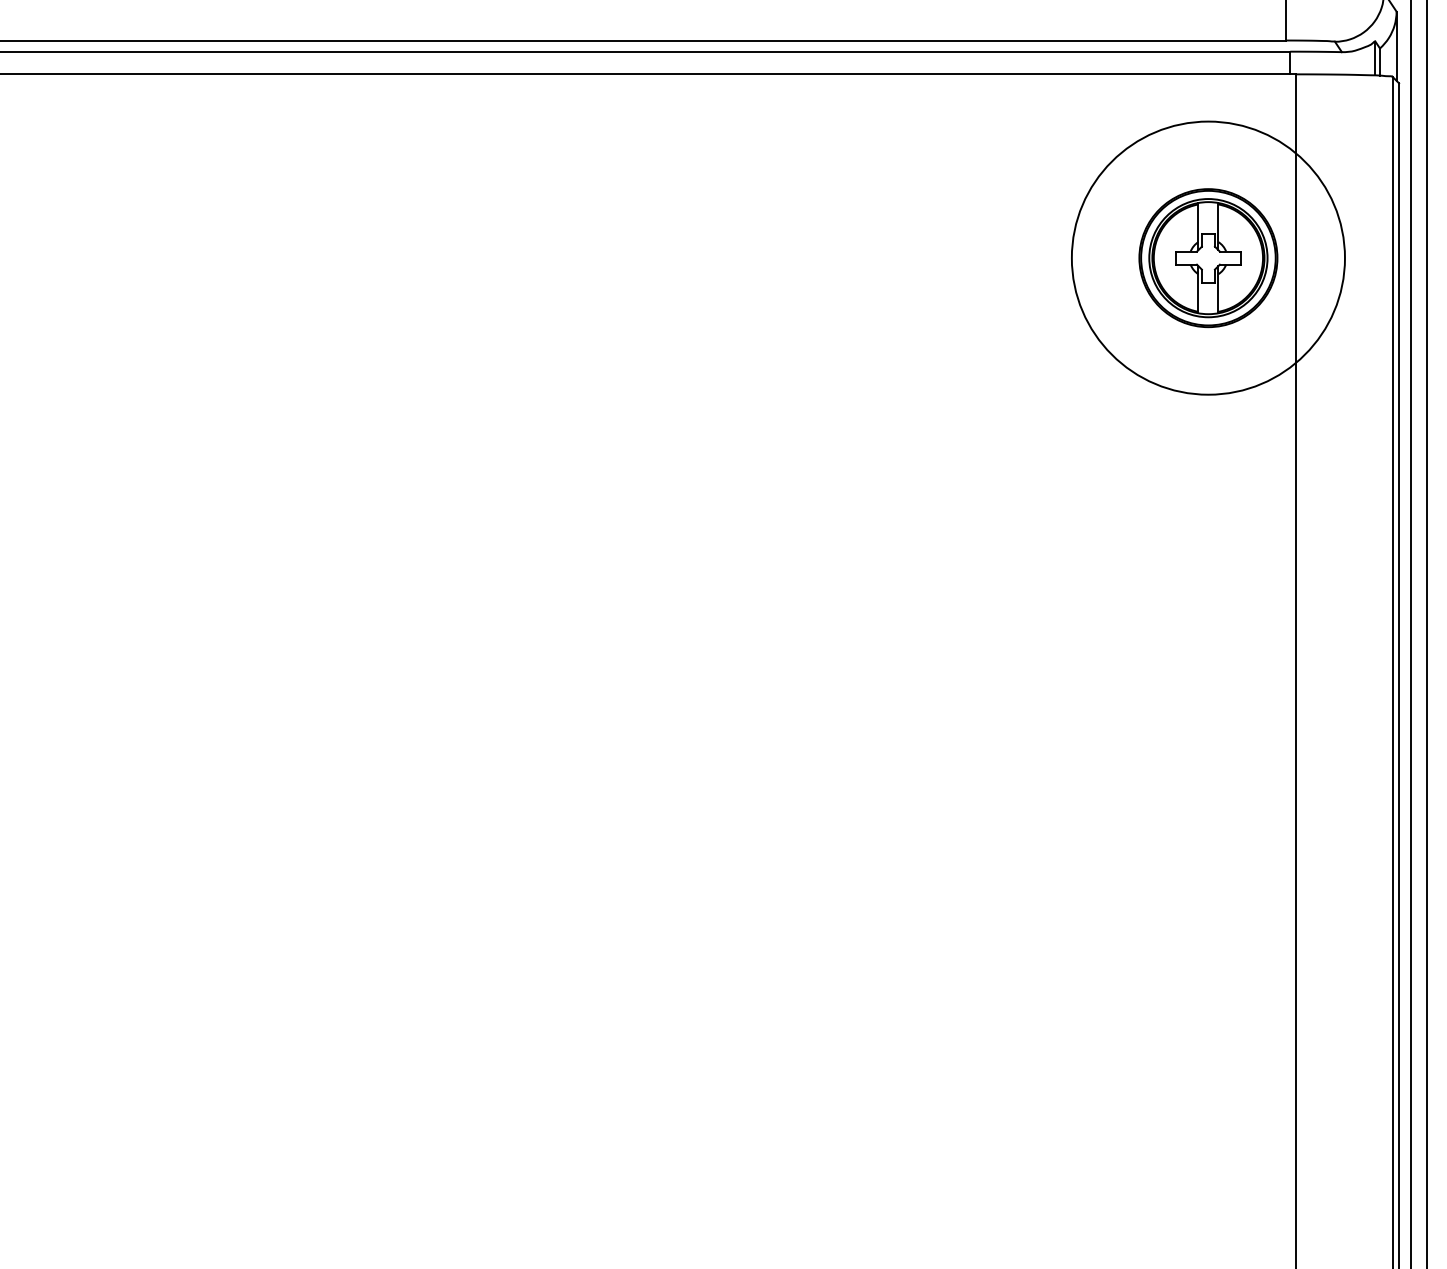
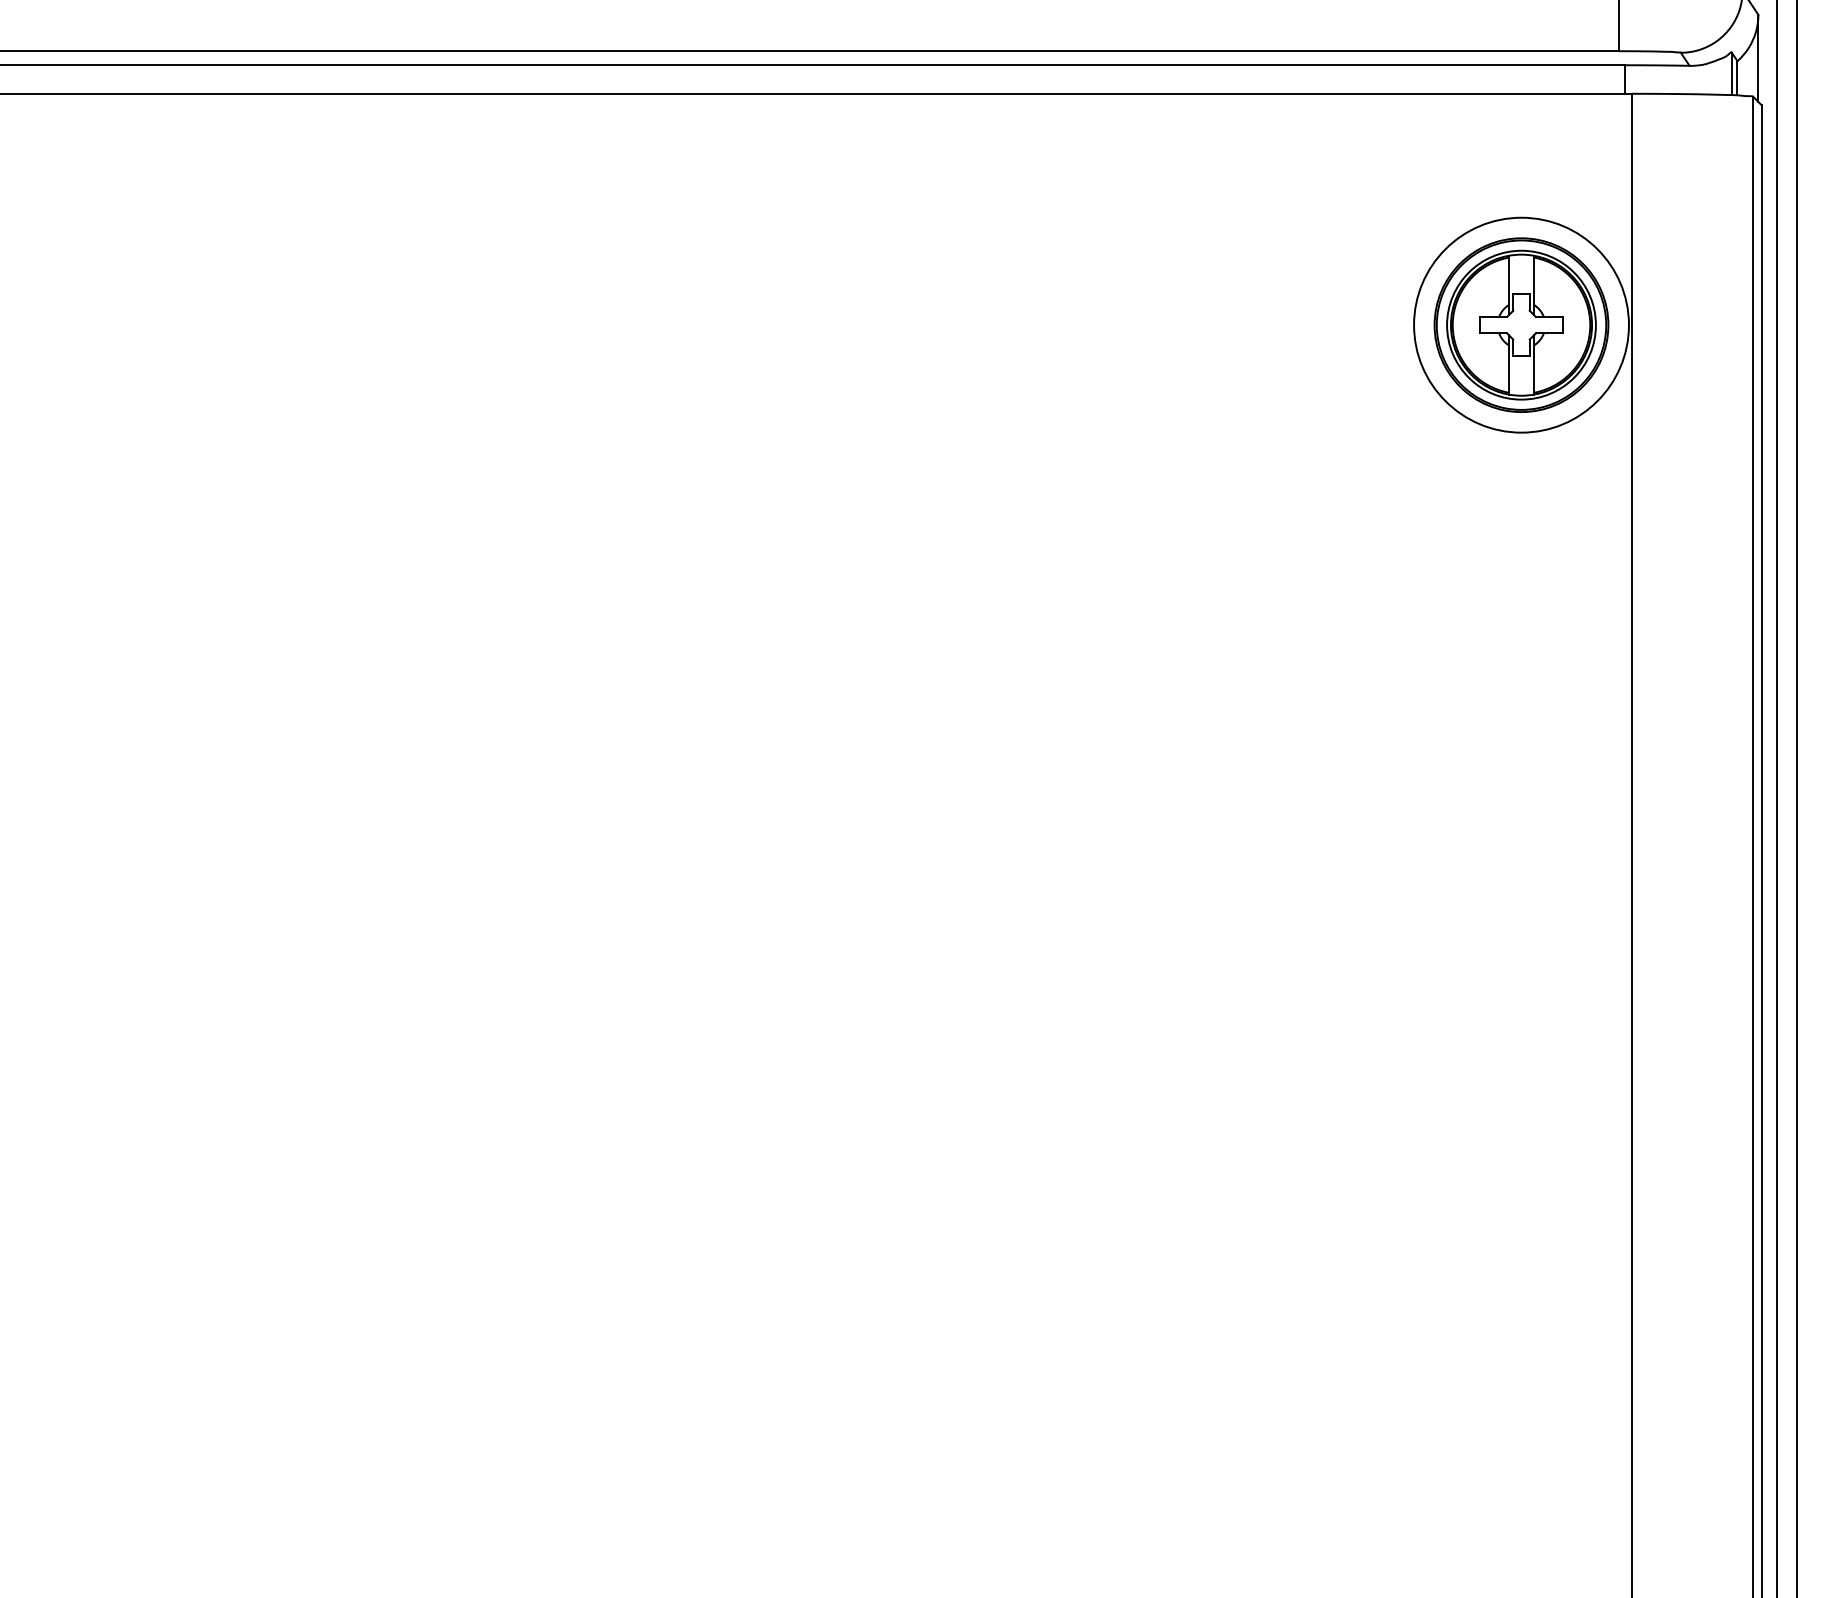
circle: (1208, 257) -> (1521, 324), size x0.62

